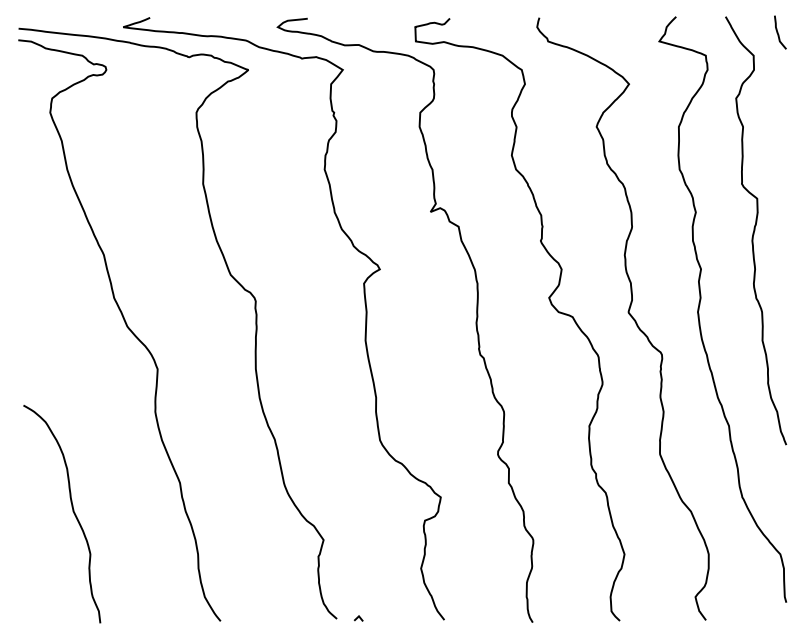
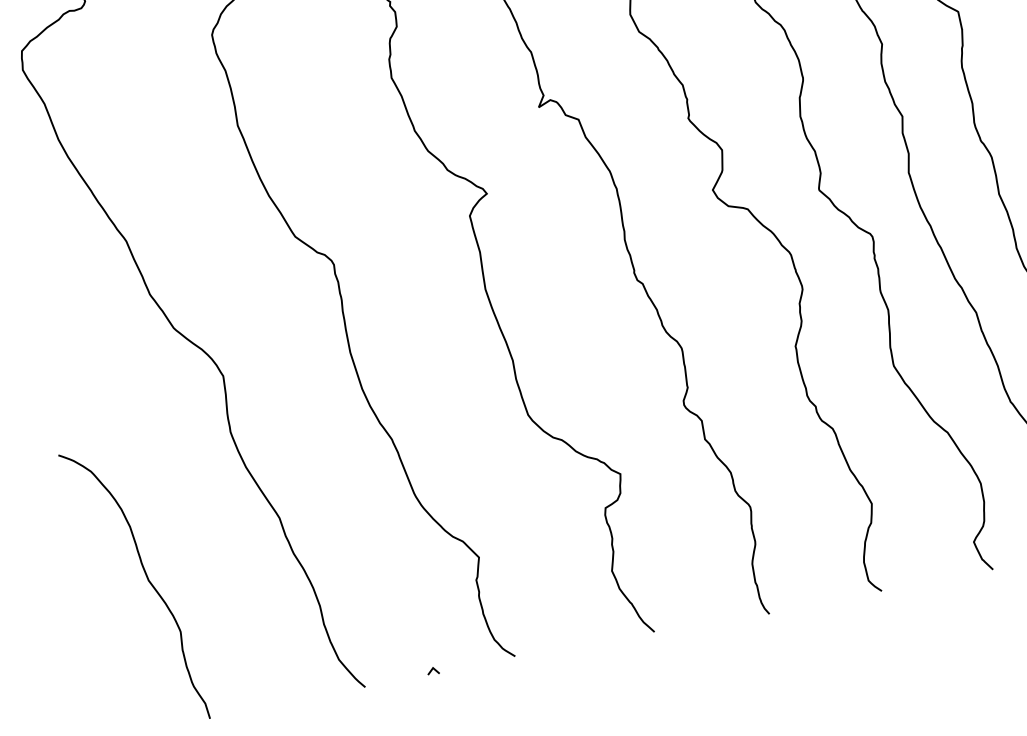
line: (358, 618) -> (432, 671), moved

